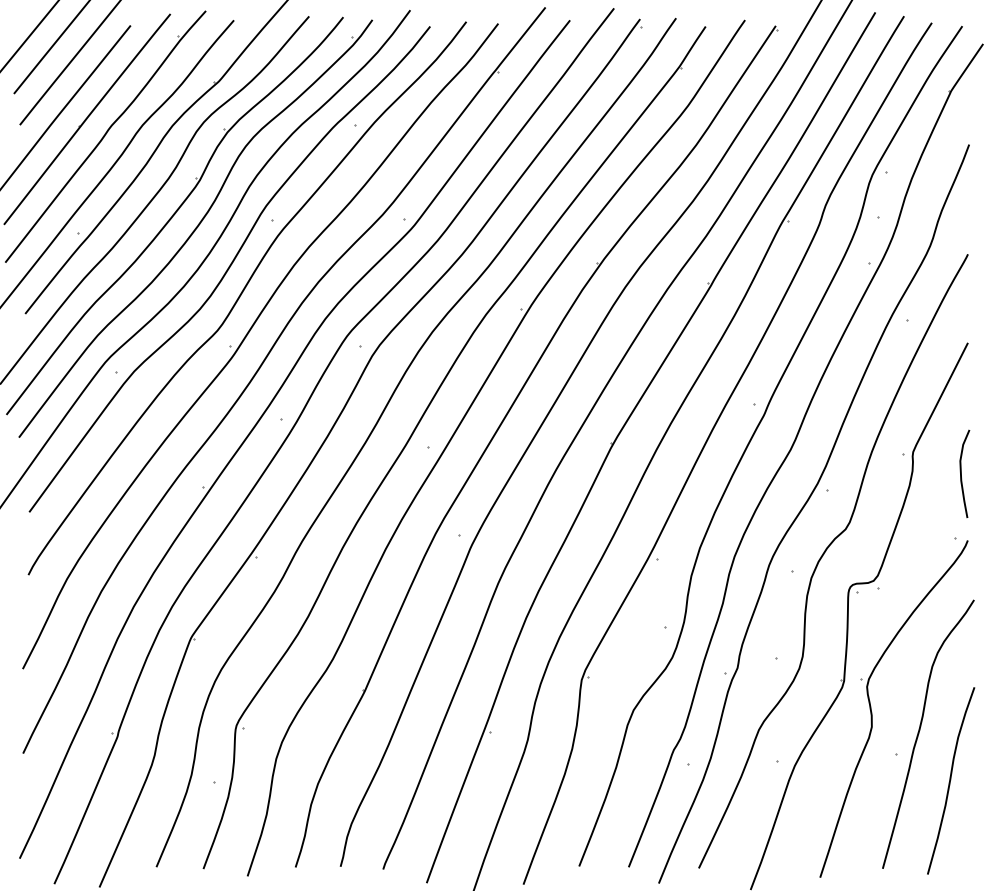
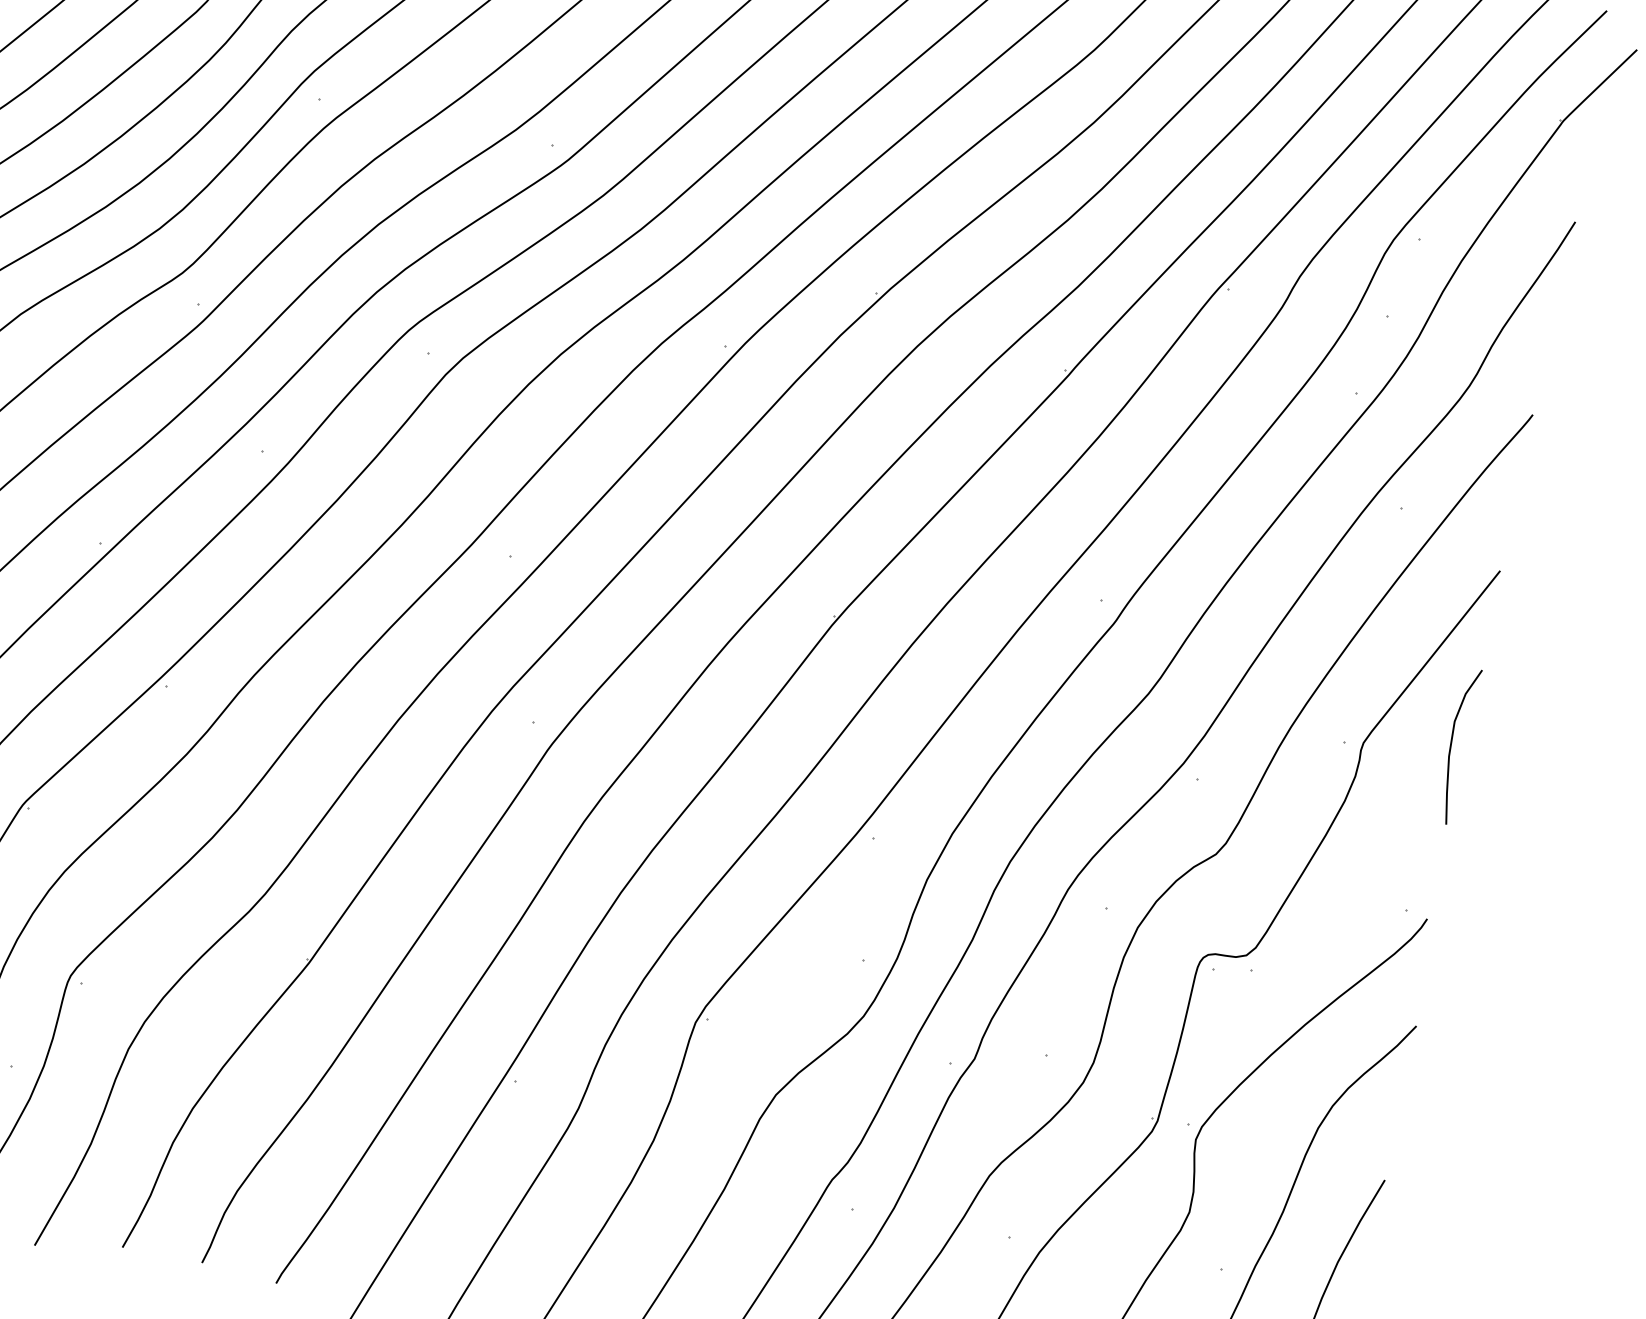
curve: (961, 473) -> (1452, 743), moved

